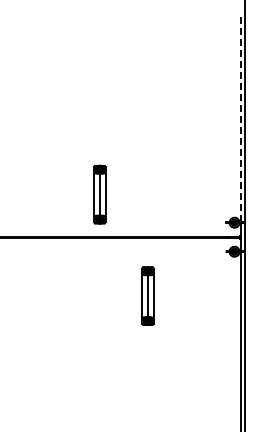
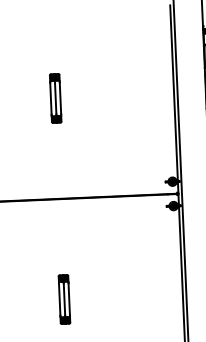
line: (240, 117) -> (173, 93), dashed -> solid
part: (99, 194) -> (55, 98), moved
part: (147, 295) -> (64, 298), moved

